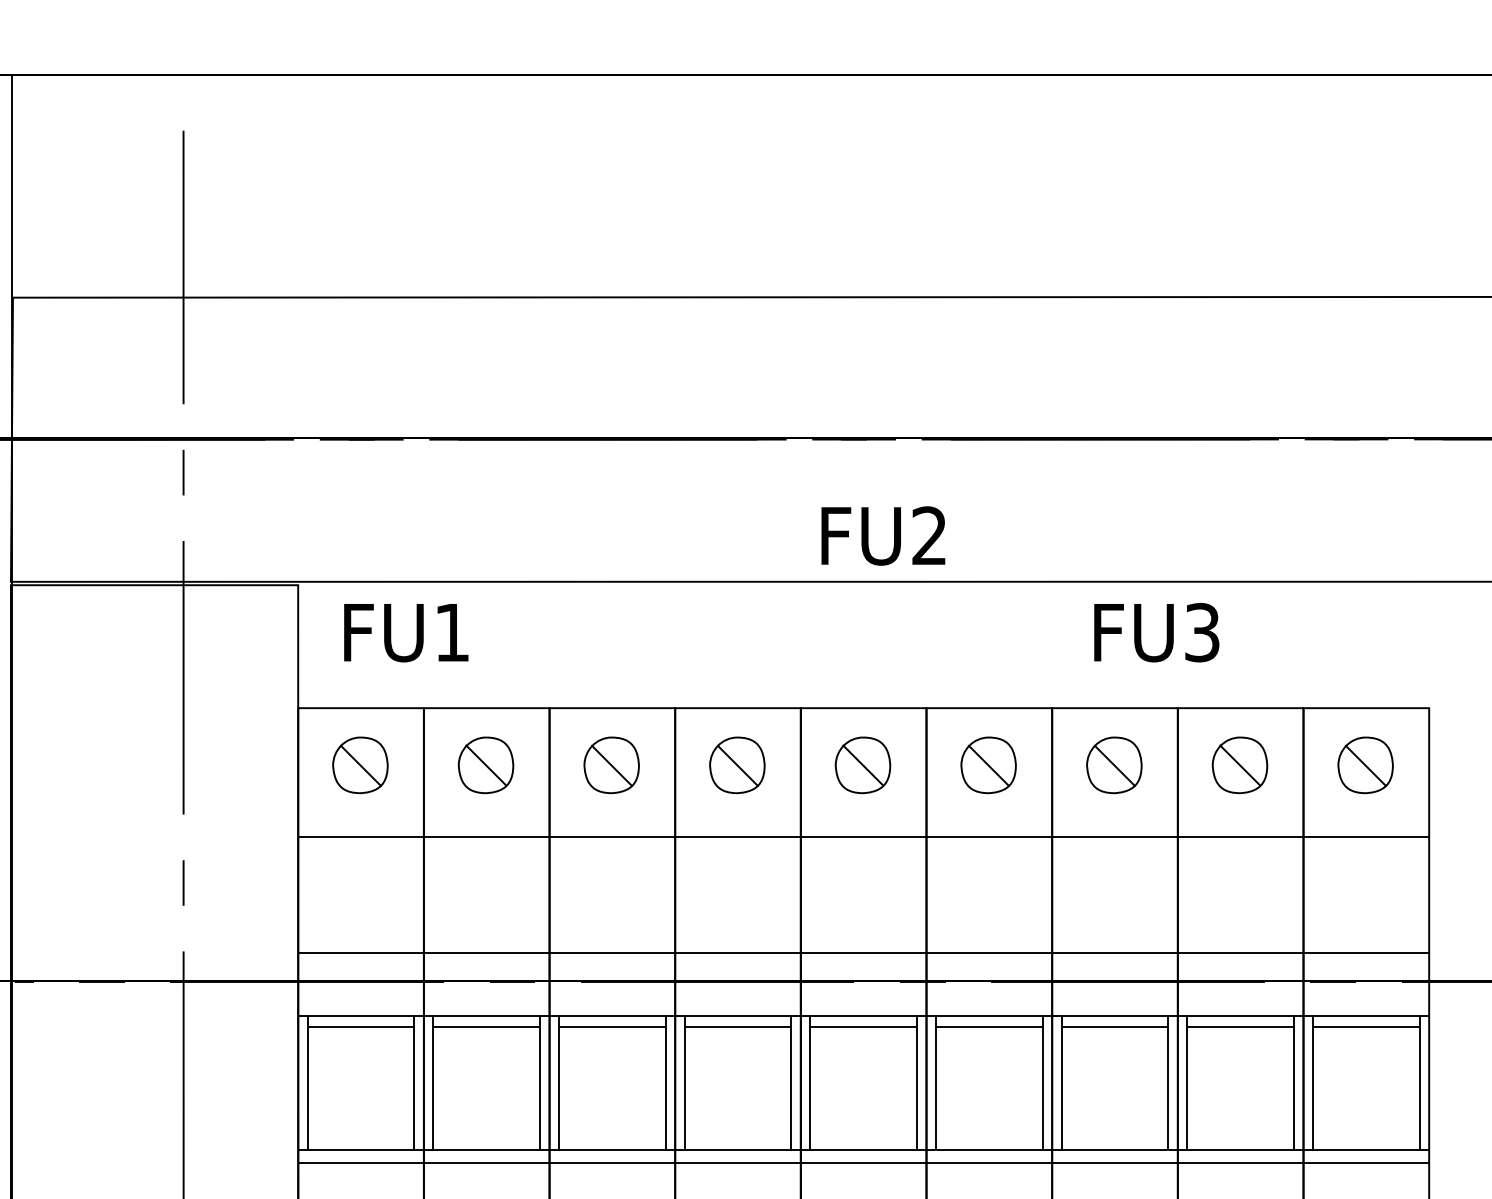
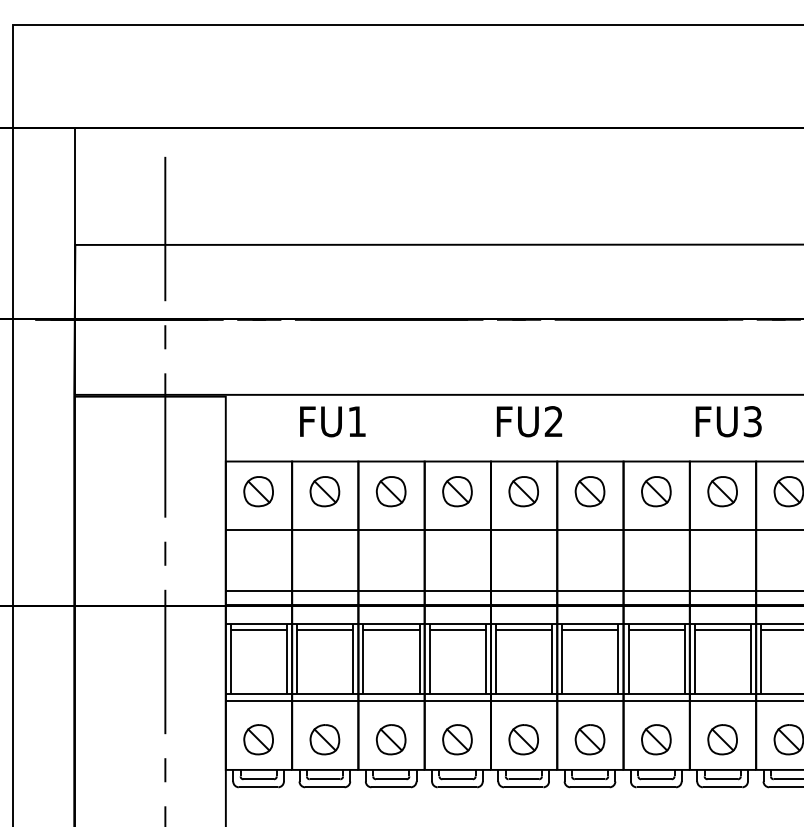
text: (883, 535) -> (529, 421), moved
text: (405, 632) -> (332, 421), moved
text: (1156, 632) -> (728, 421), moved

